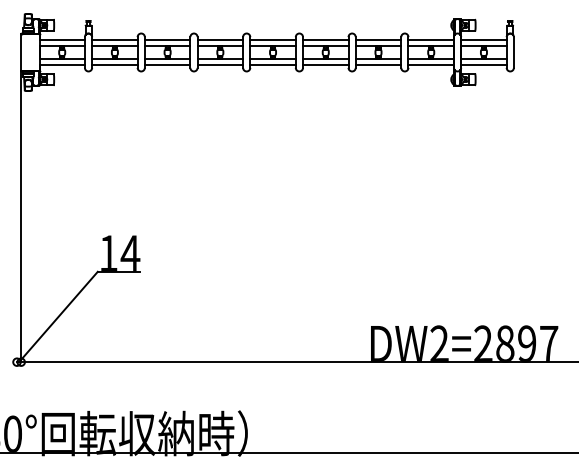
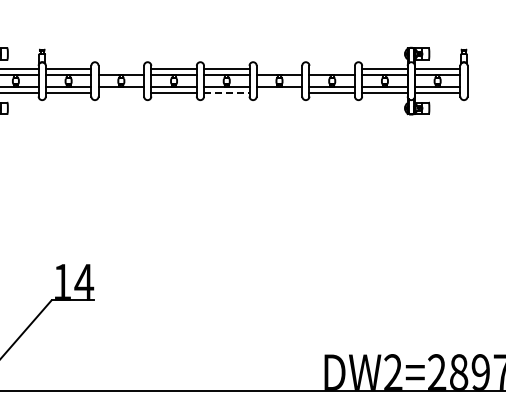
line: (167, 40) -> (121, 69), removed
line: (325, 40) -> (279, 69), removed
line: (378, 40) -> (332, 69), removed
line: (167, 64) -> (121, 93), removed
line: (273, 64) -> (227, 93), solid -> dashed
line: (325, 64) -> (279, 93), removed

